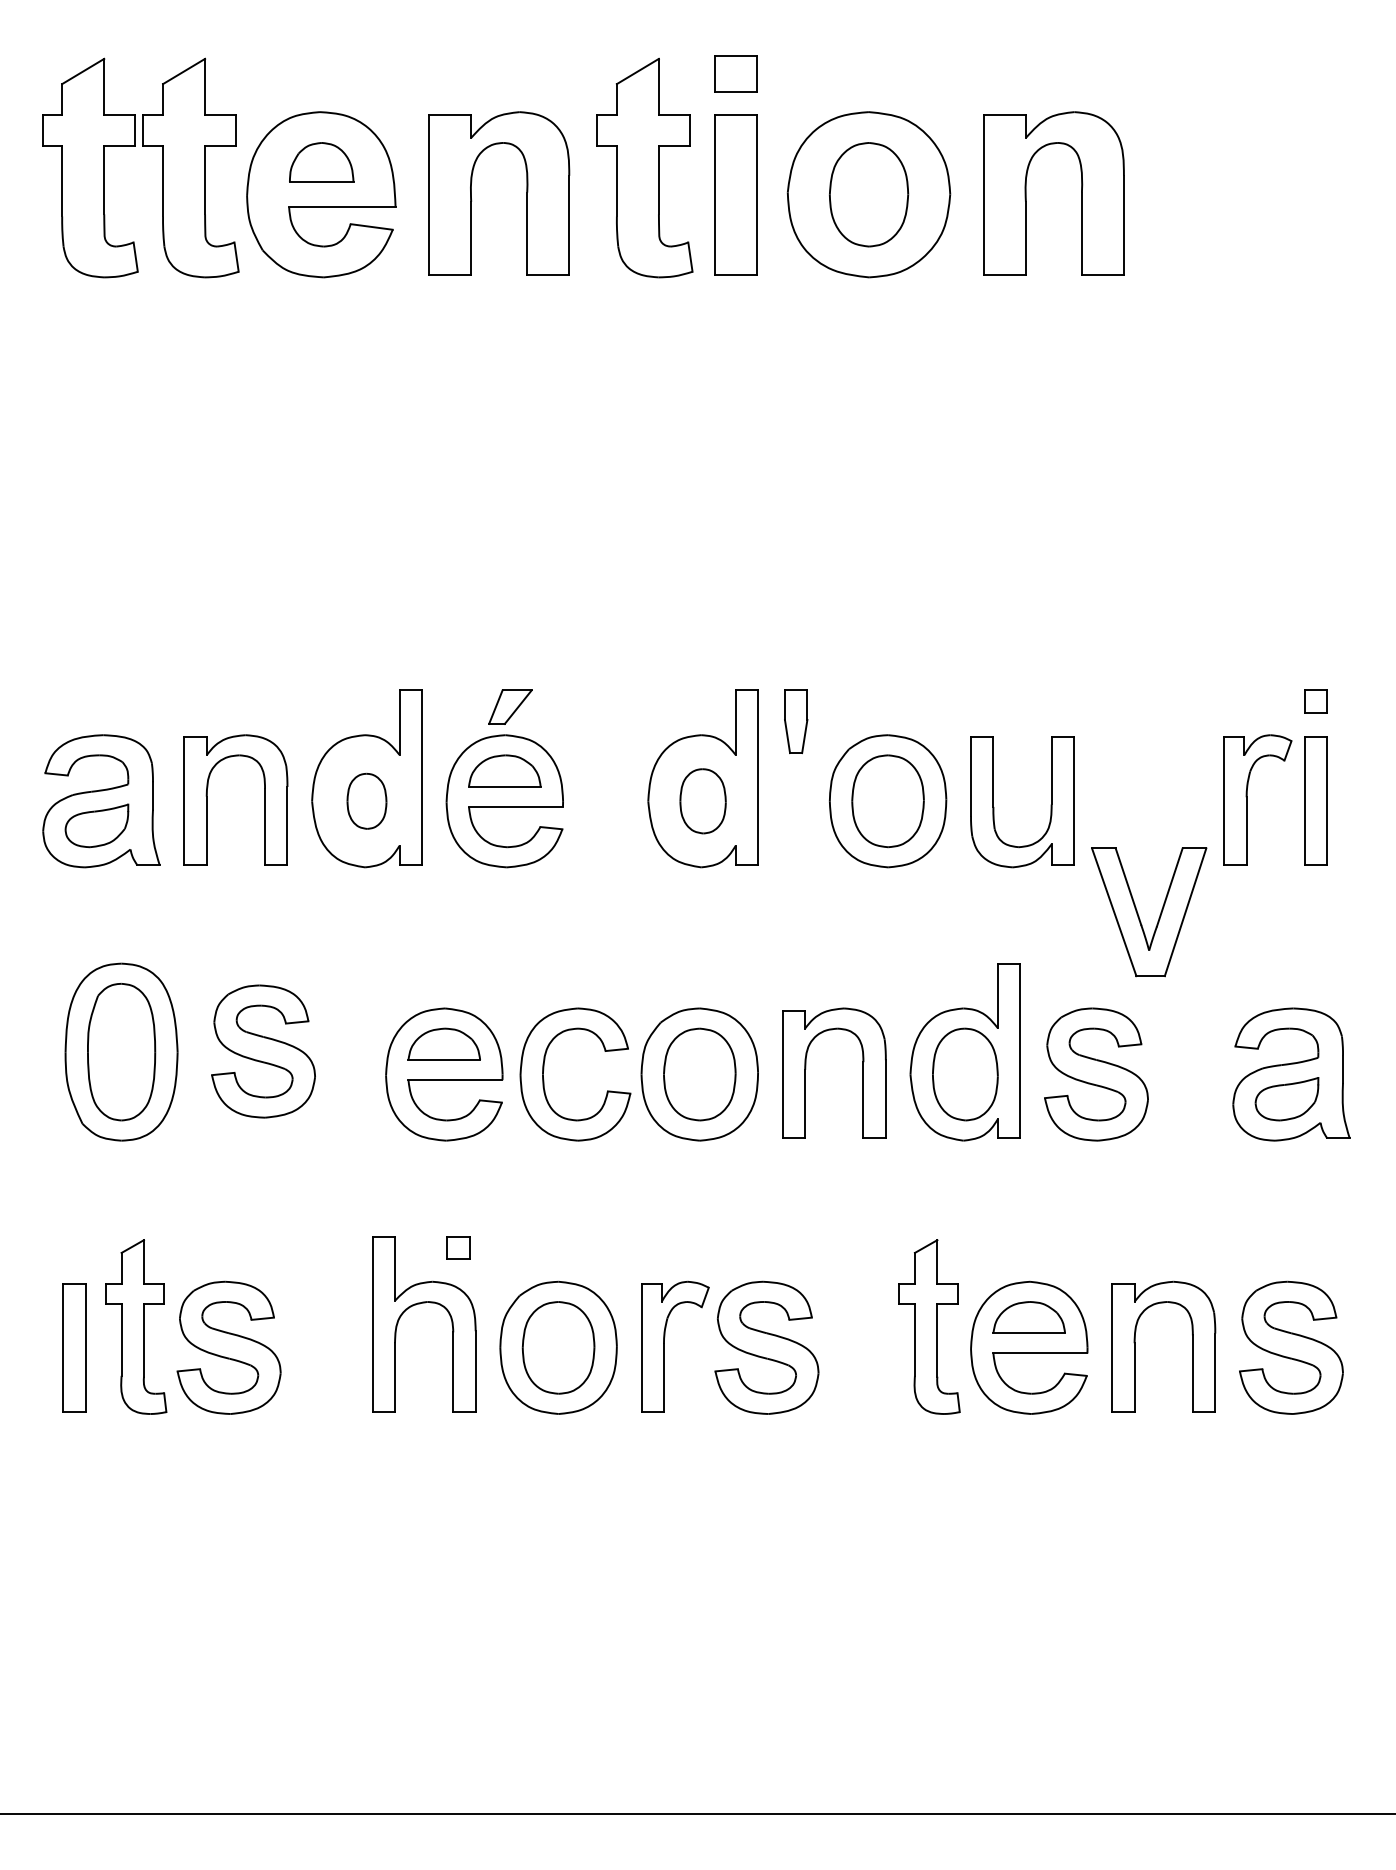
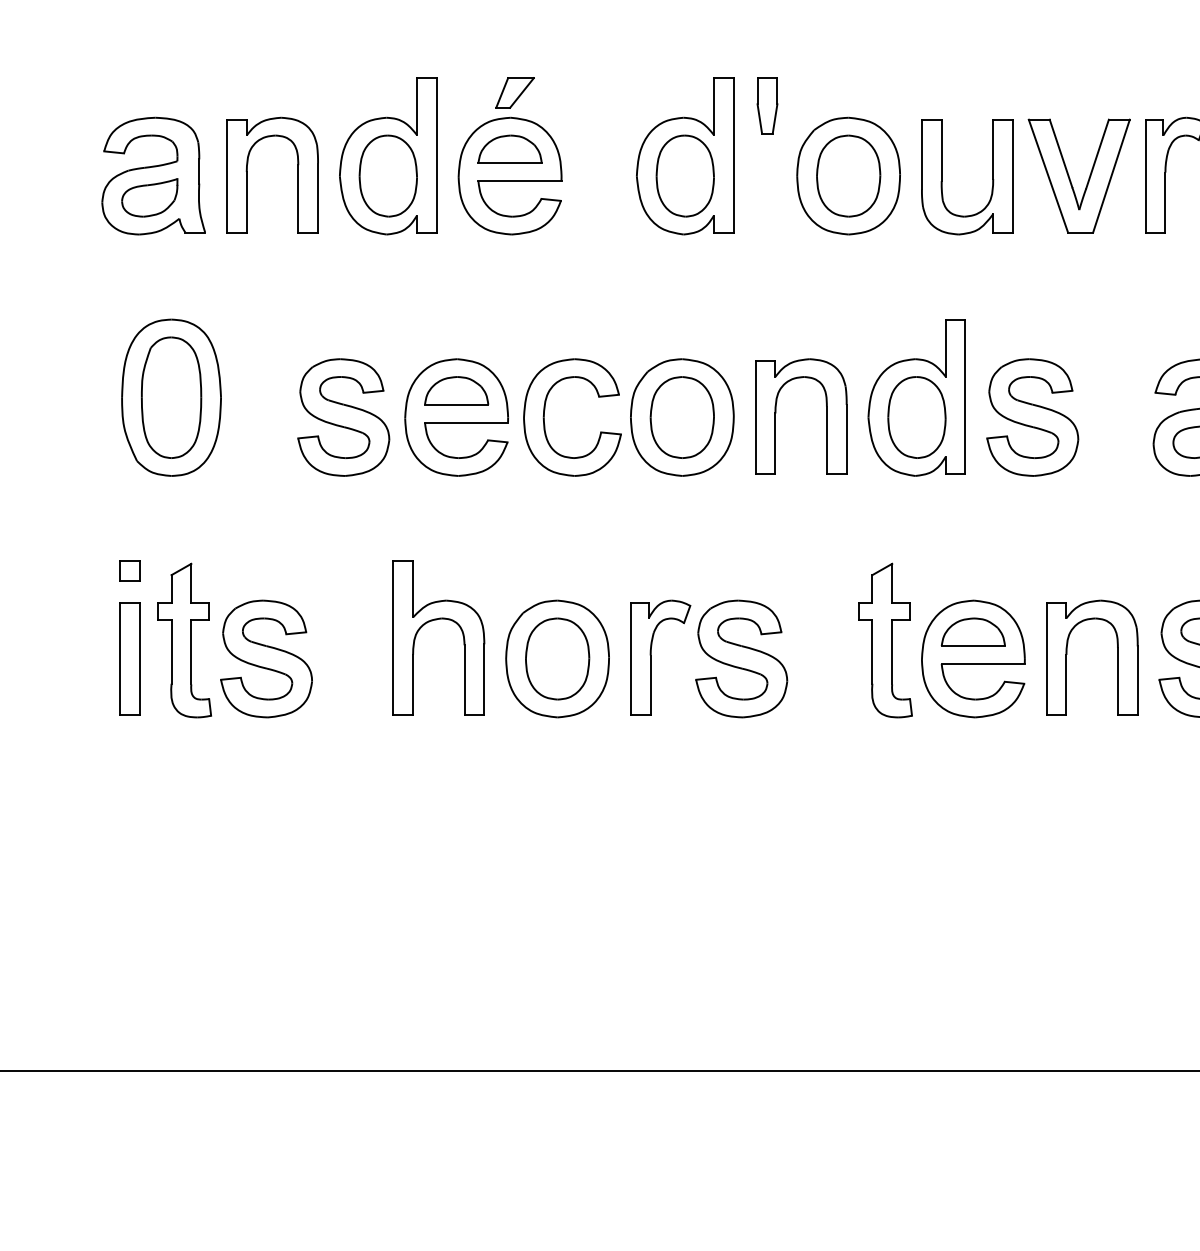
part: (366, 801) -> (387, 176), size x1.67
part: (702, 801) -> (684, 176), size x1.43
part: (1159, 915) -> (1088, 178), moved
part: (263, 1051) -> (343, 417), moved
part: (458, 1247) -> (129, 570), moved

